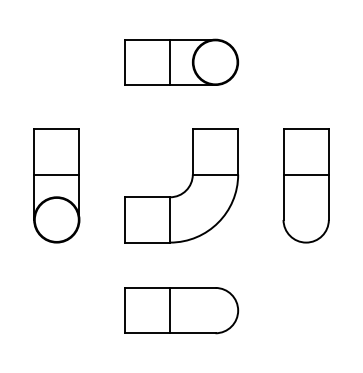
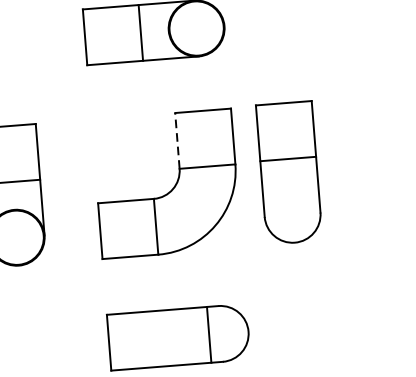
line: (192, 151) -> (176, 140), solid -> dashed
part: (305, 185) -> (288, 172), moved
line: (170, 310) -> (209, 334), moved

